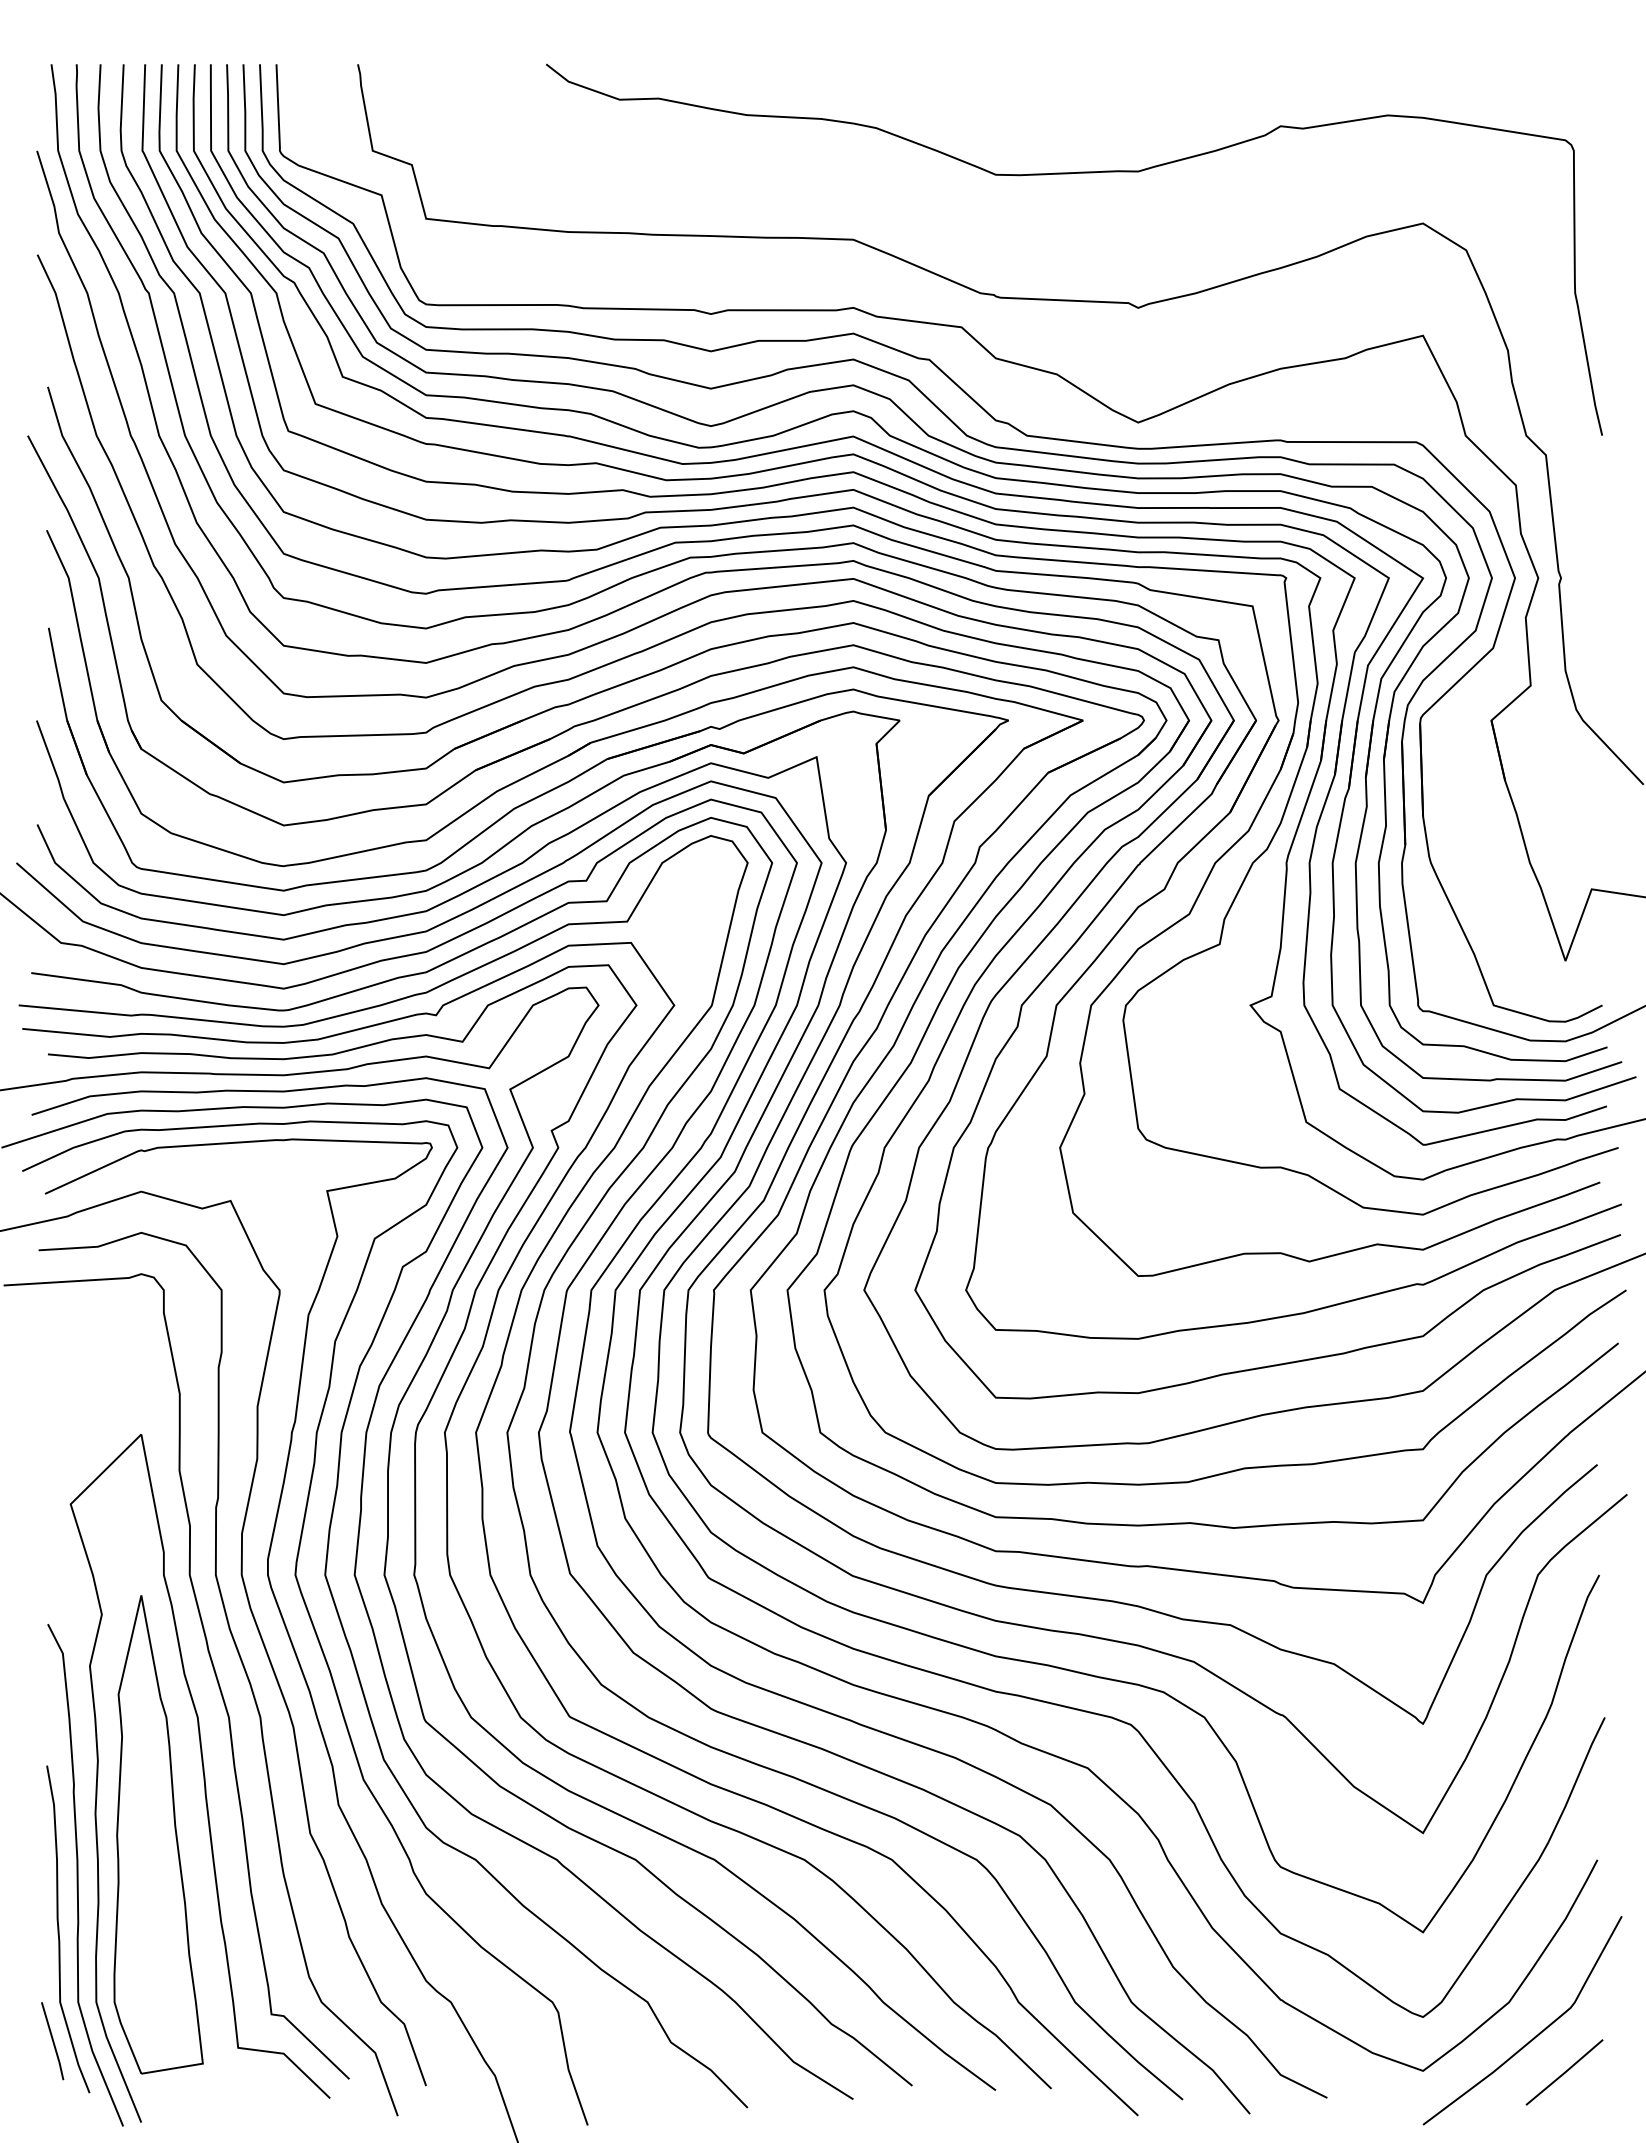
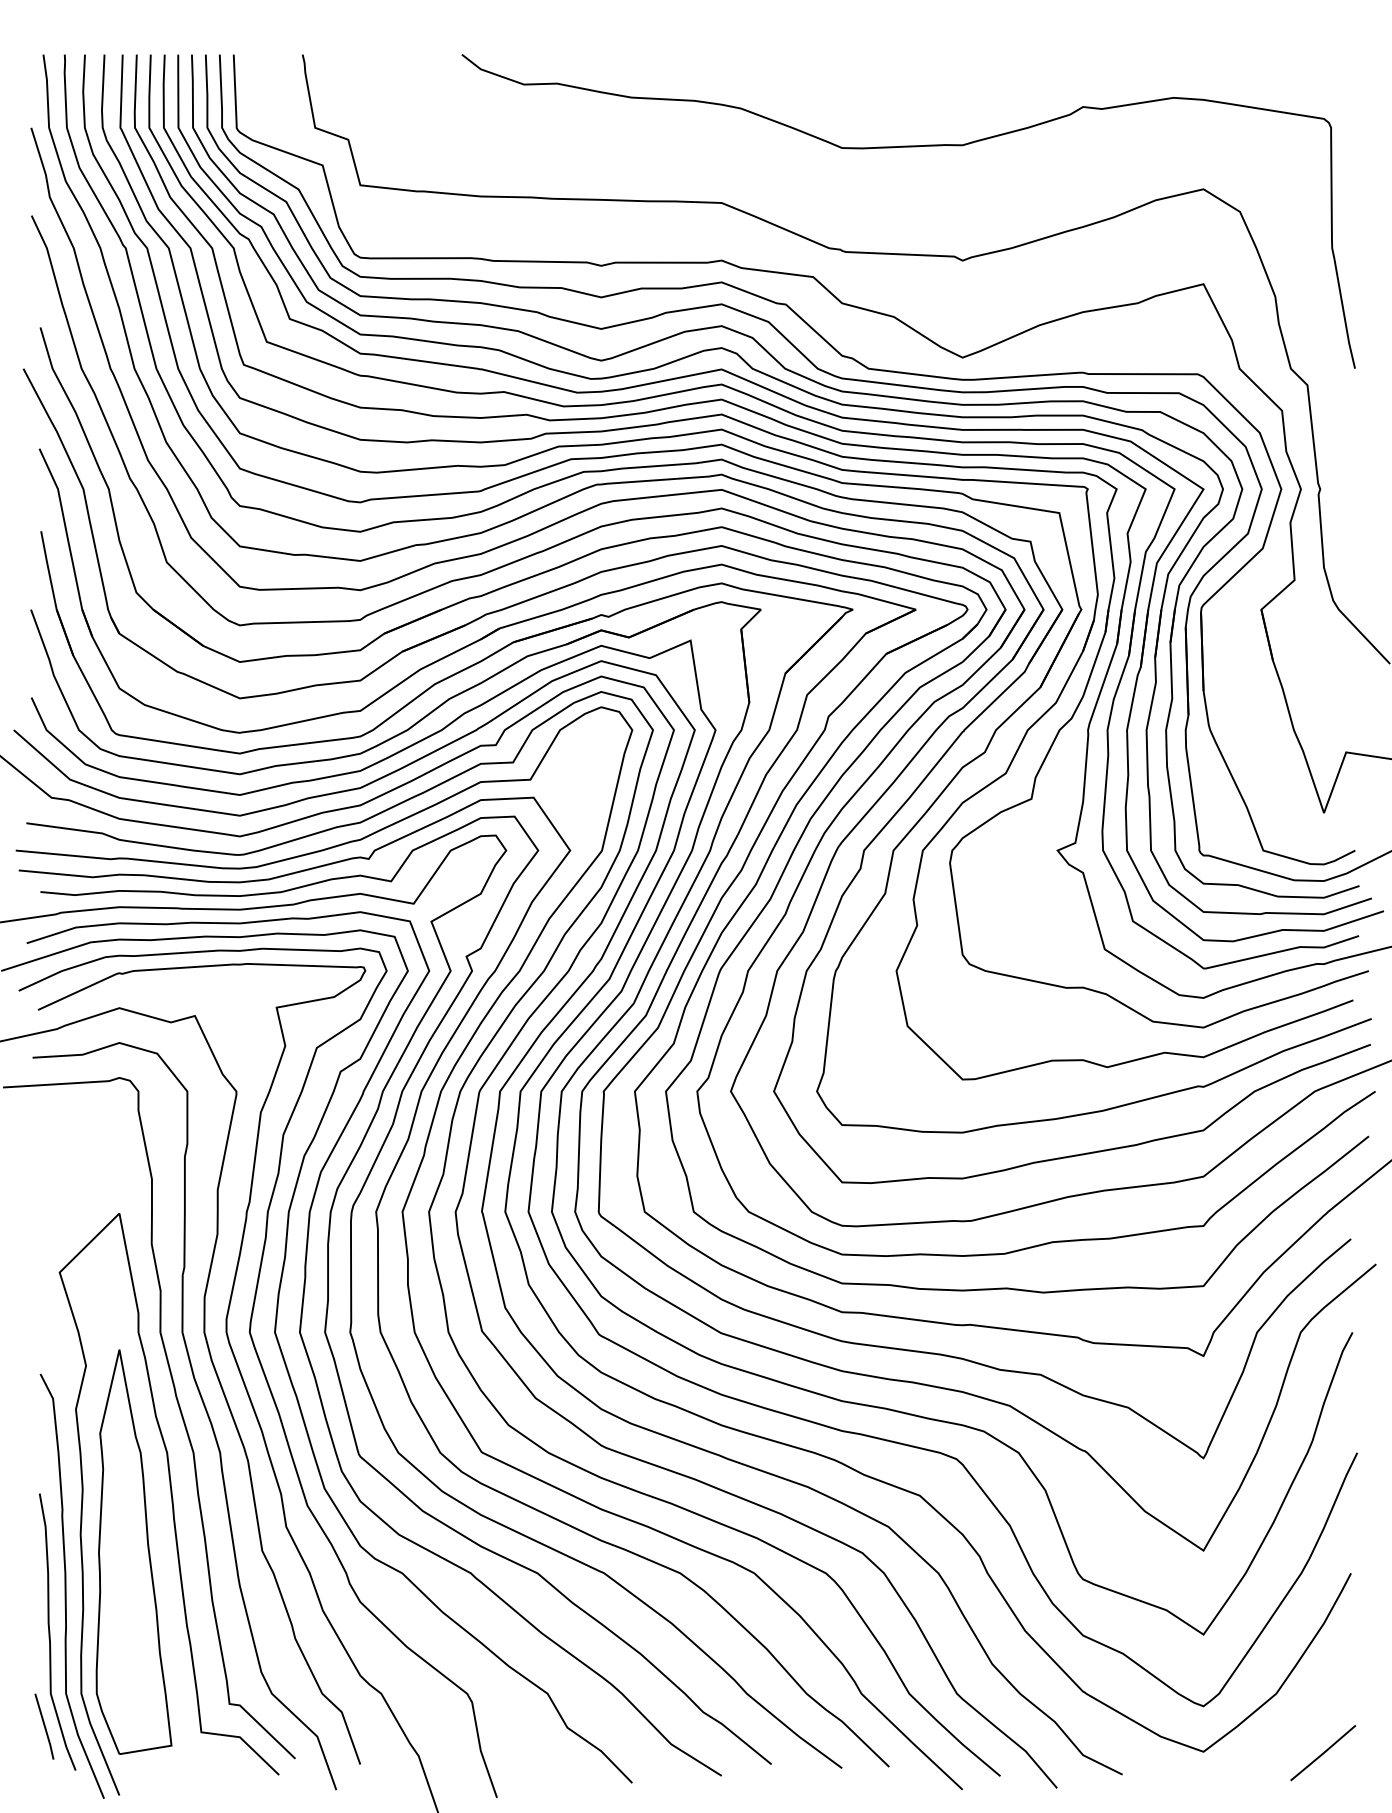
curve: (1534, 2036) -> (1297, 1722), removed

